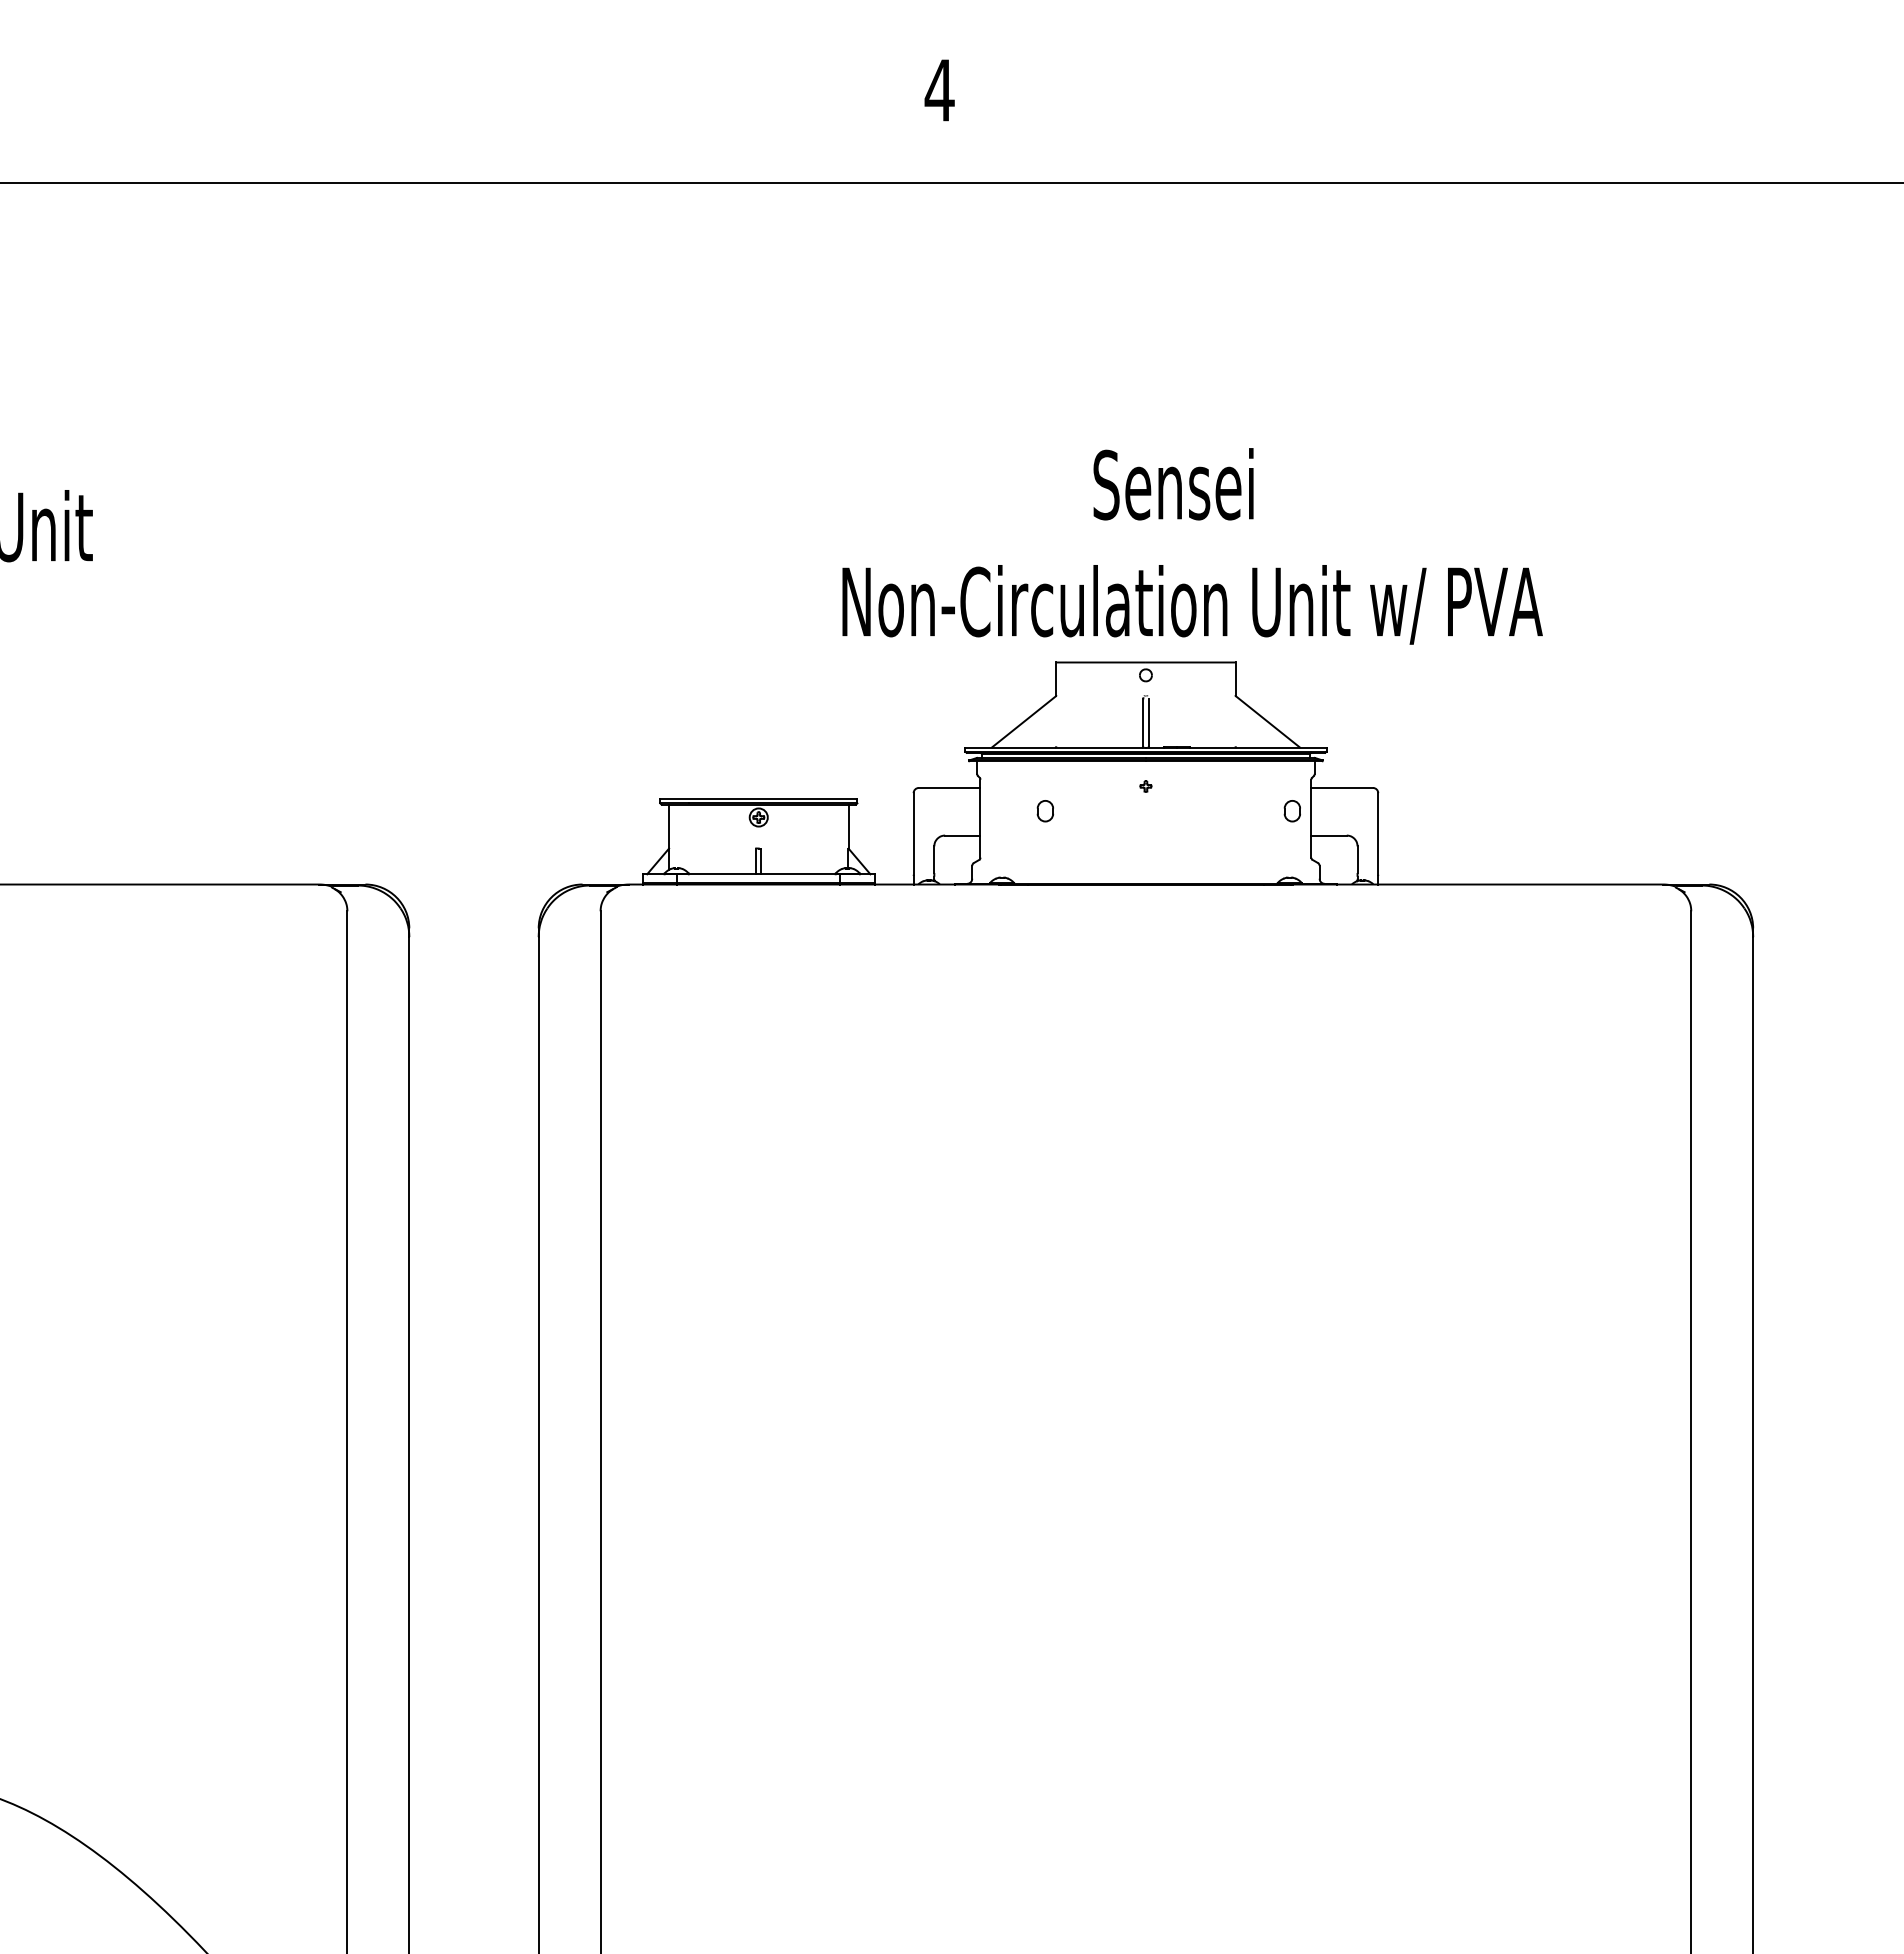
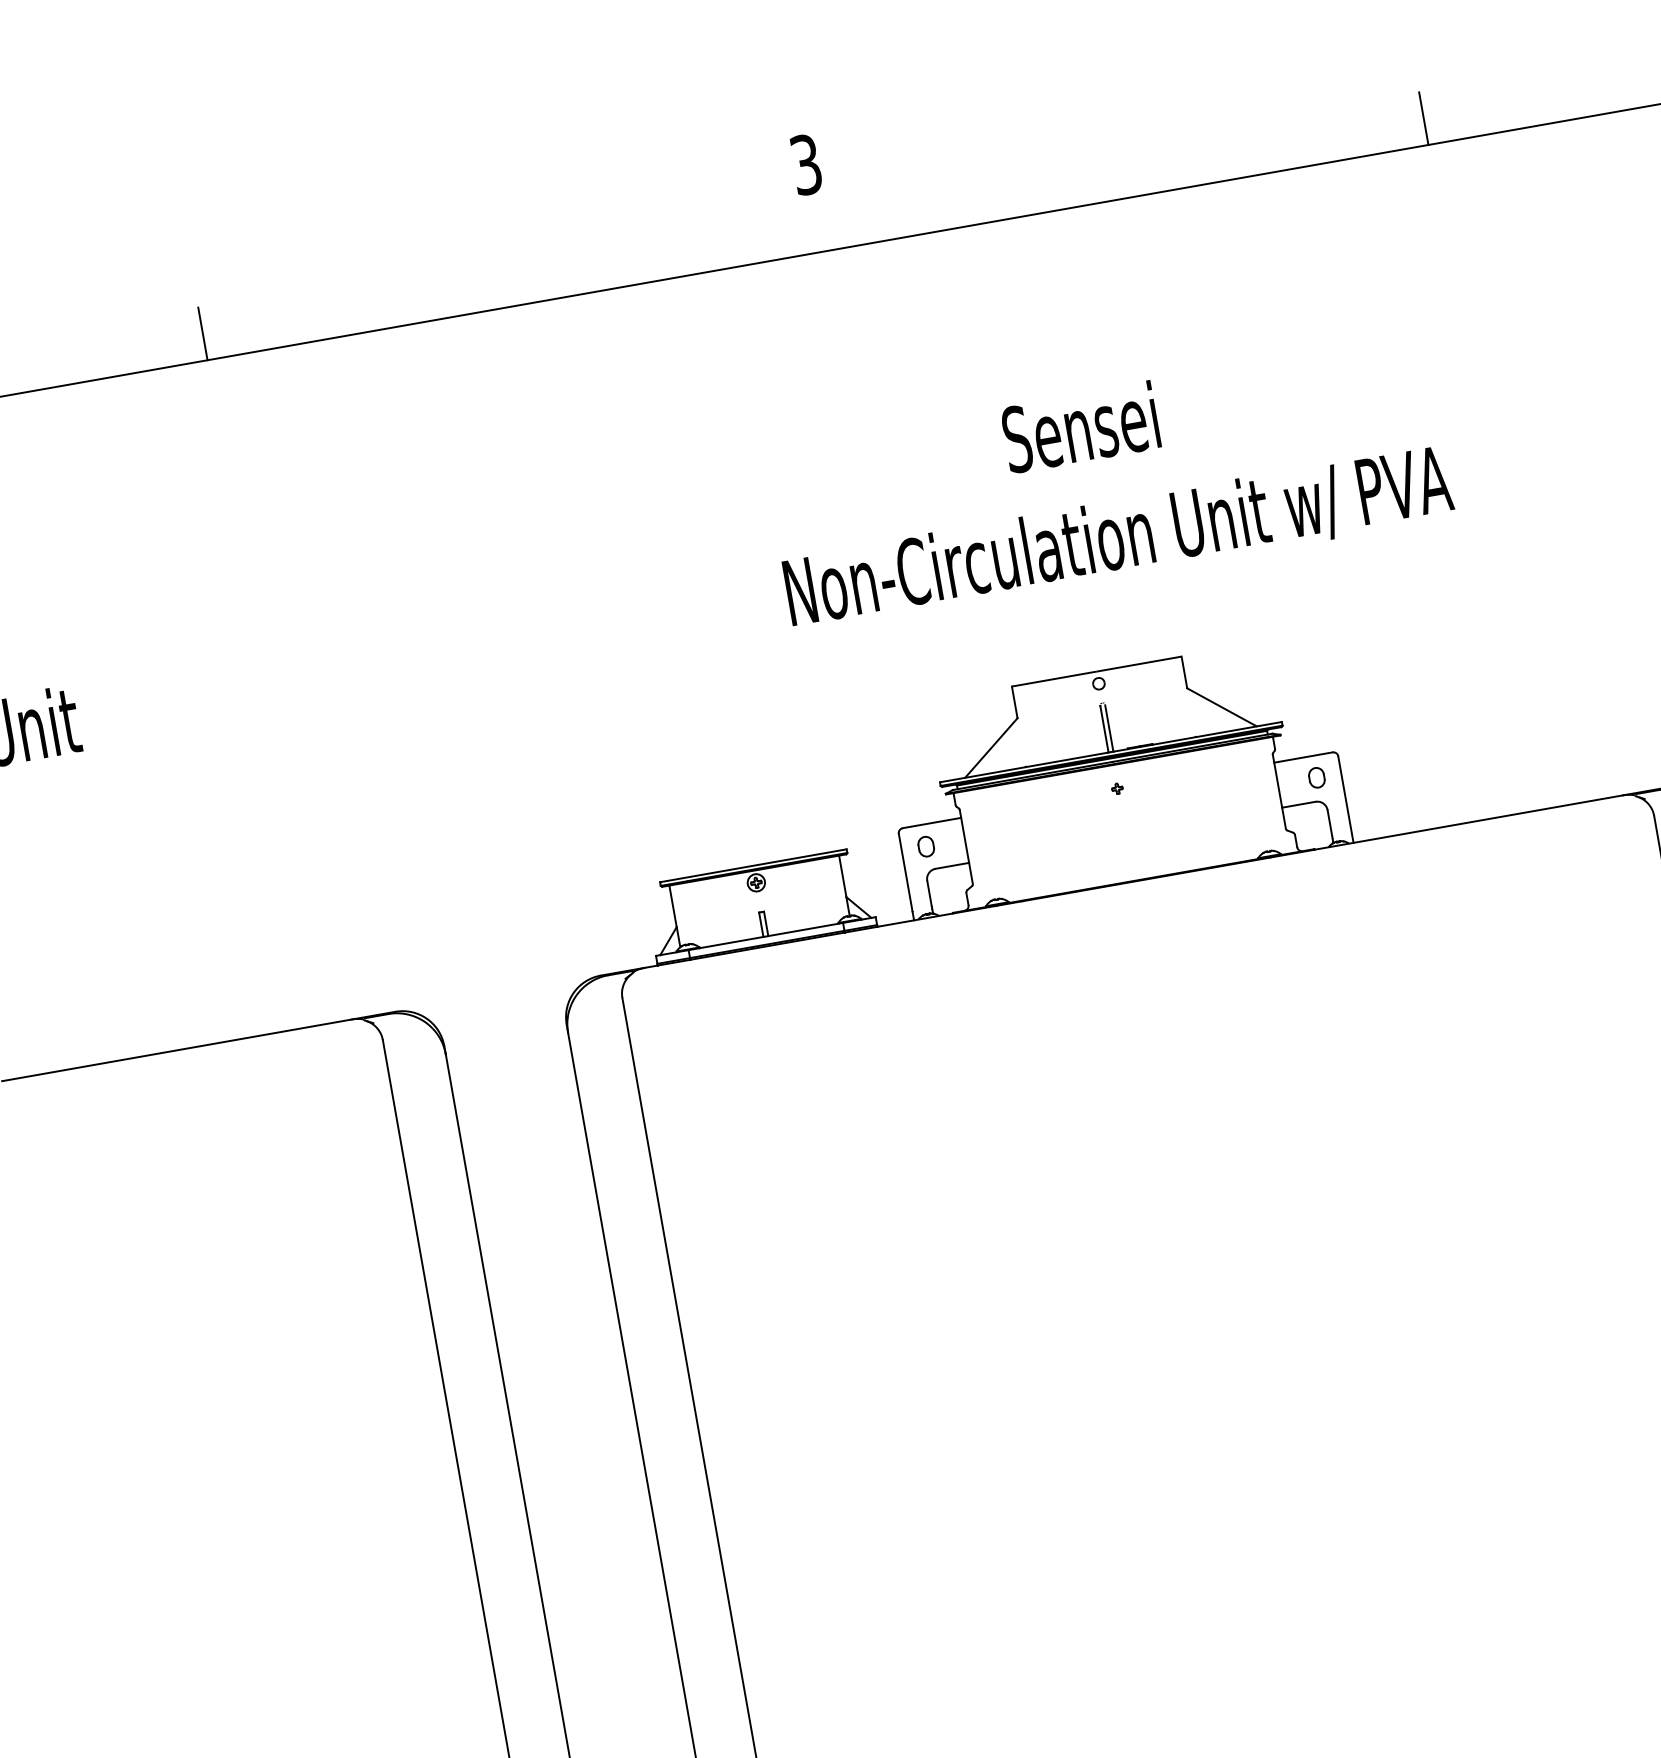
text: (939, 90) -> (806, 164), 4 -> 3
line: (290, 154) -> (202, 333), added
line: (1581, 154) -> (1424, 118), added
text: (1192, 546) -> (1108, 483), moved
part: (1044, 811) -> (925, 847), moved
part: (1291, 811) -> (1316, 778), moved

